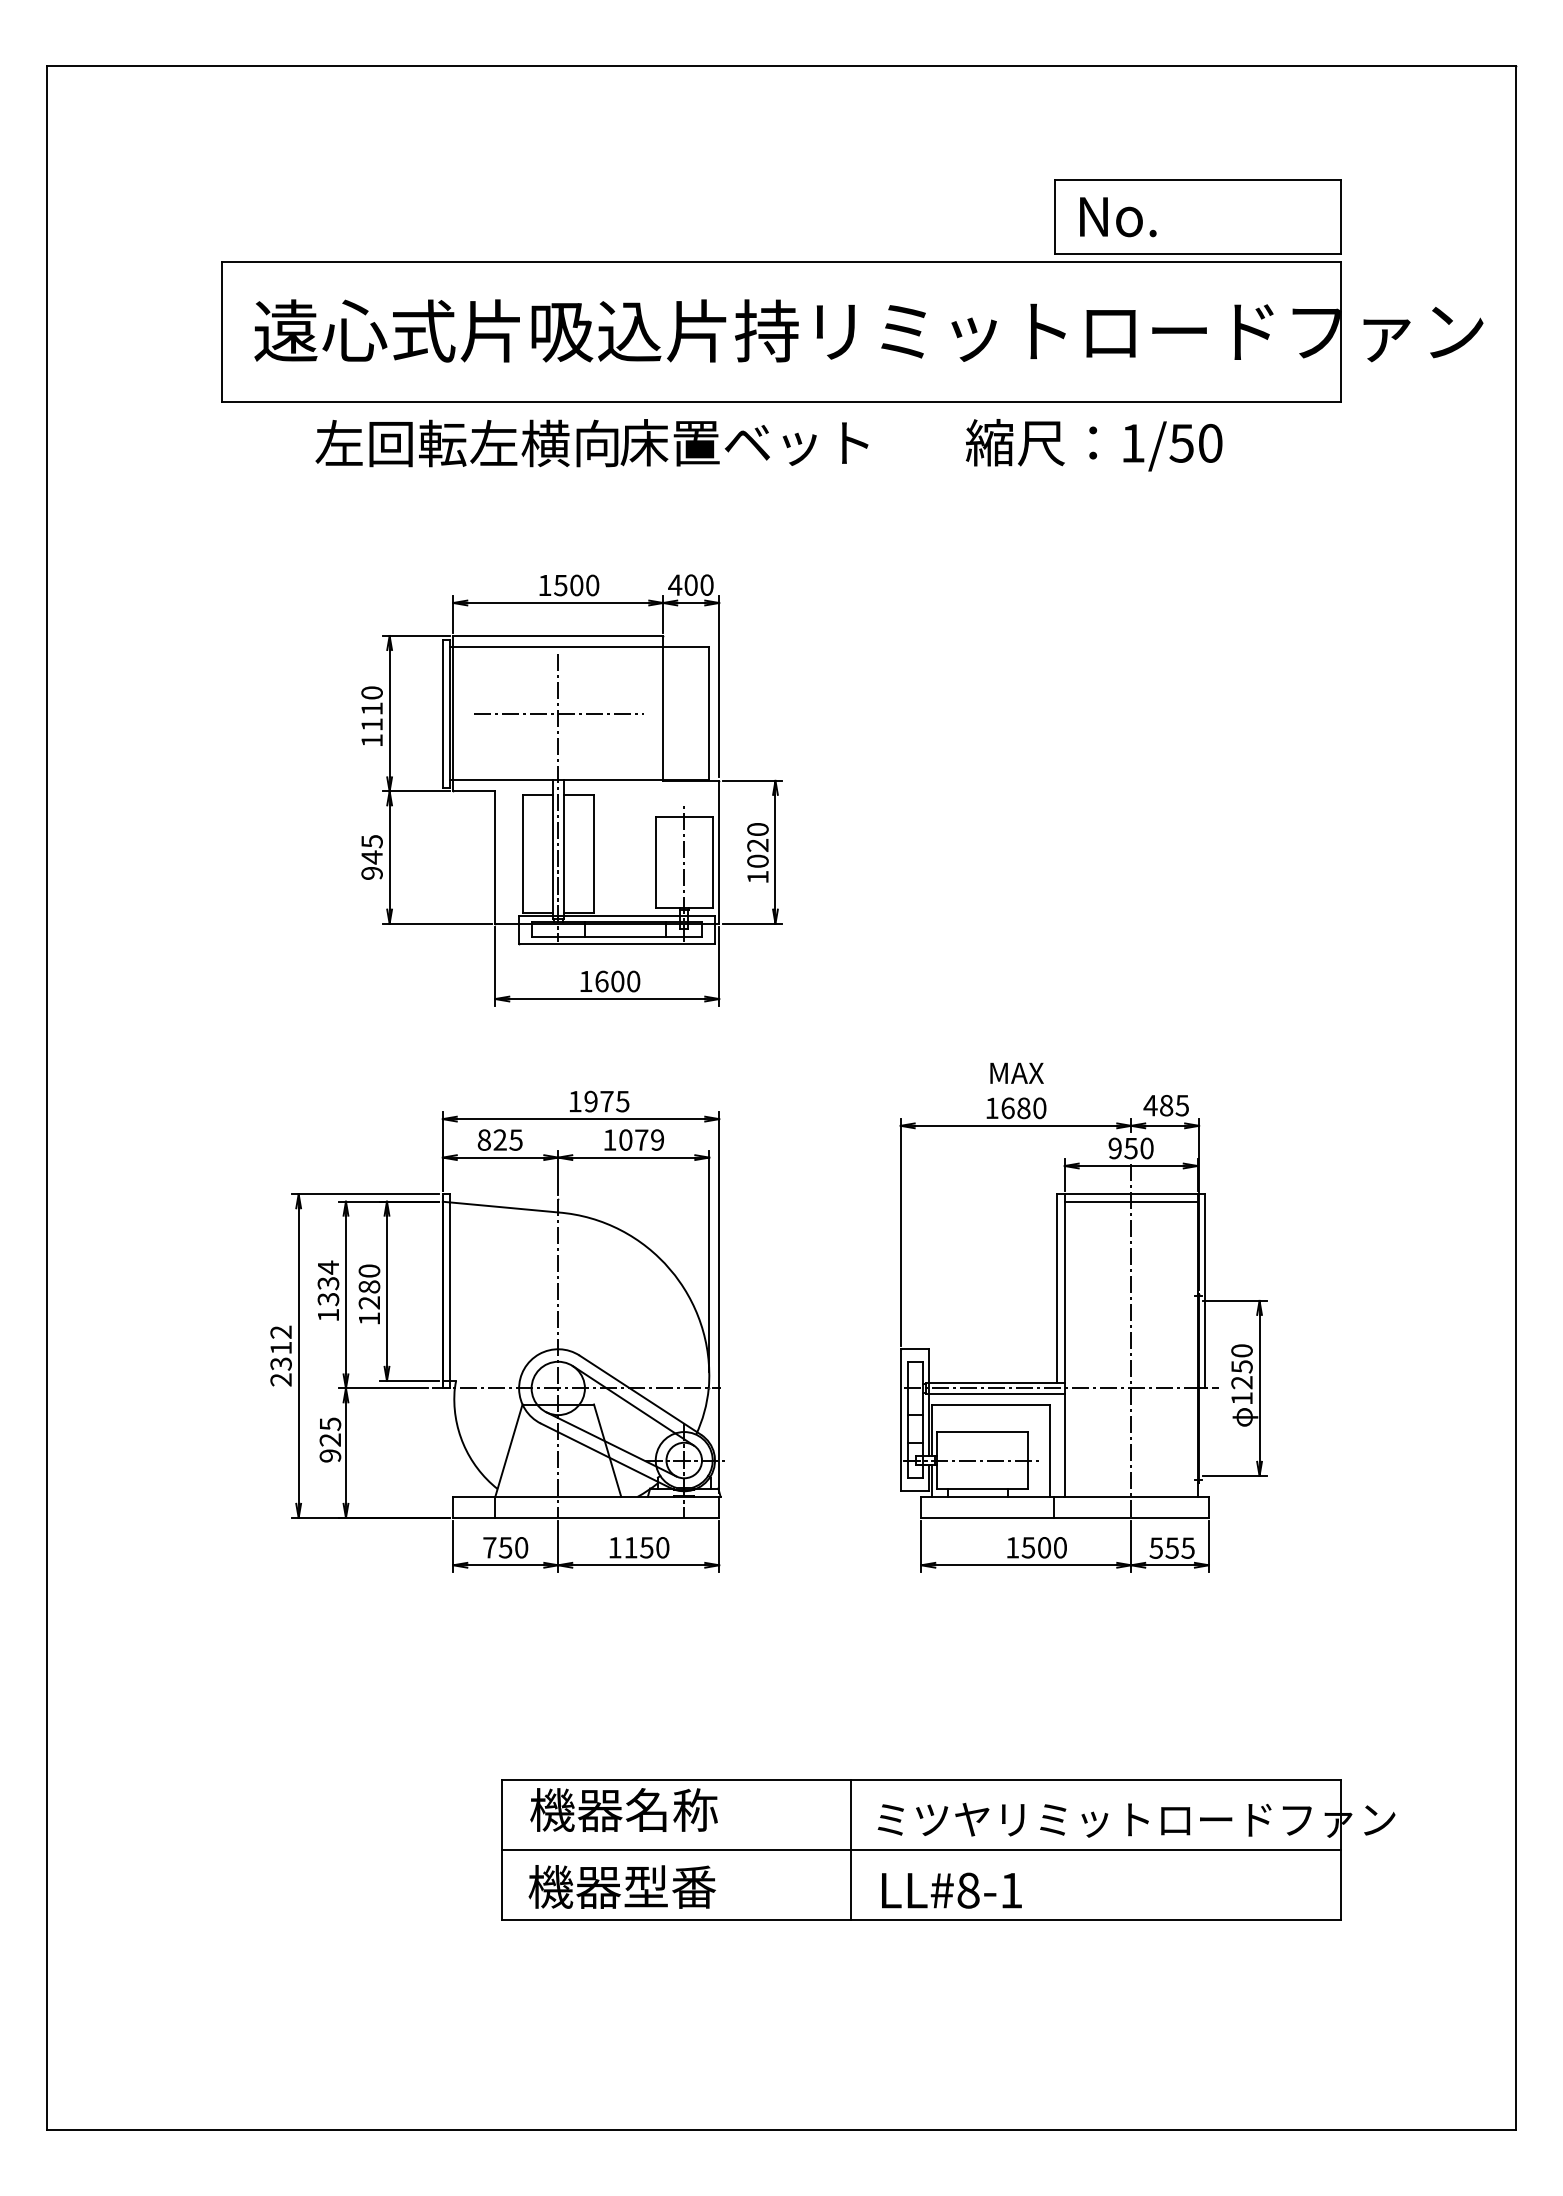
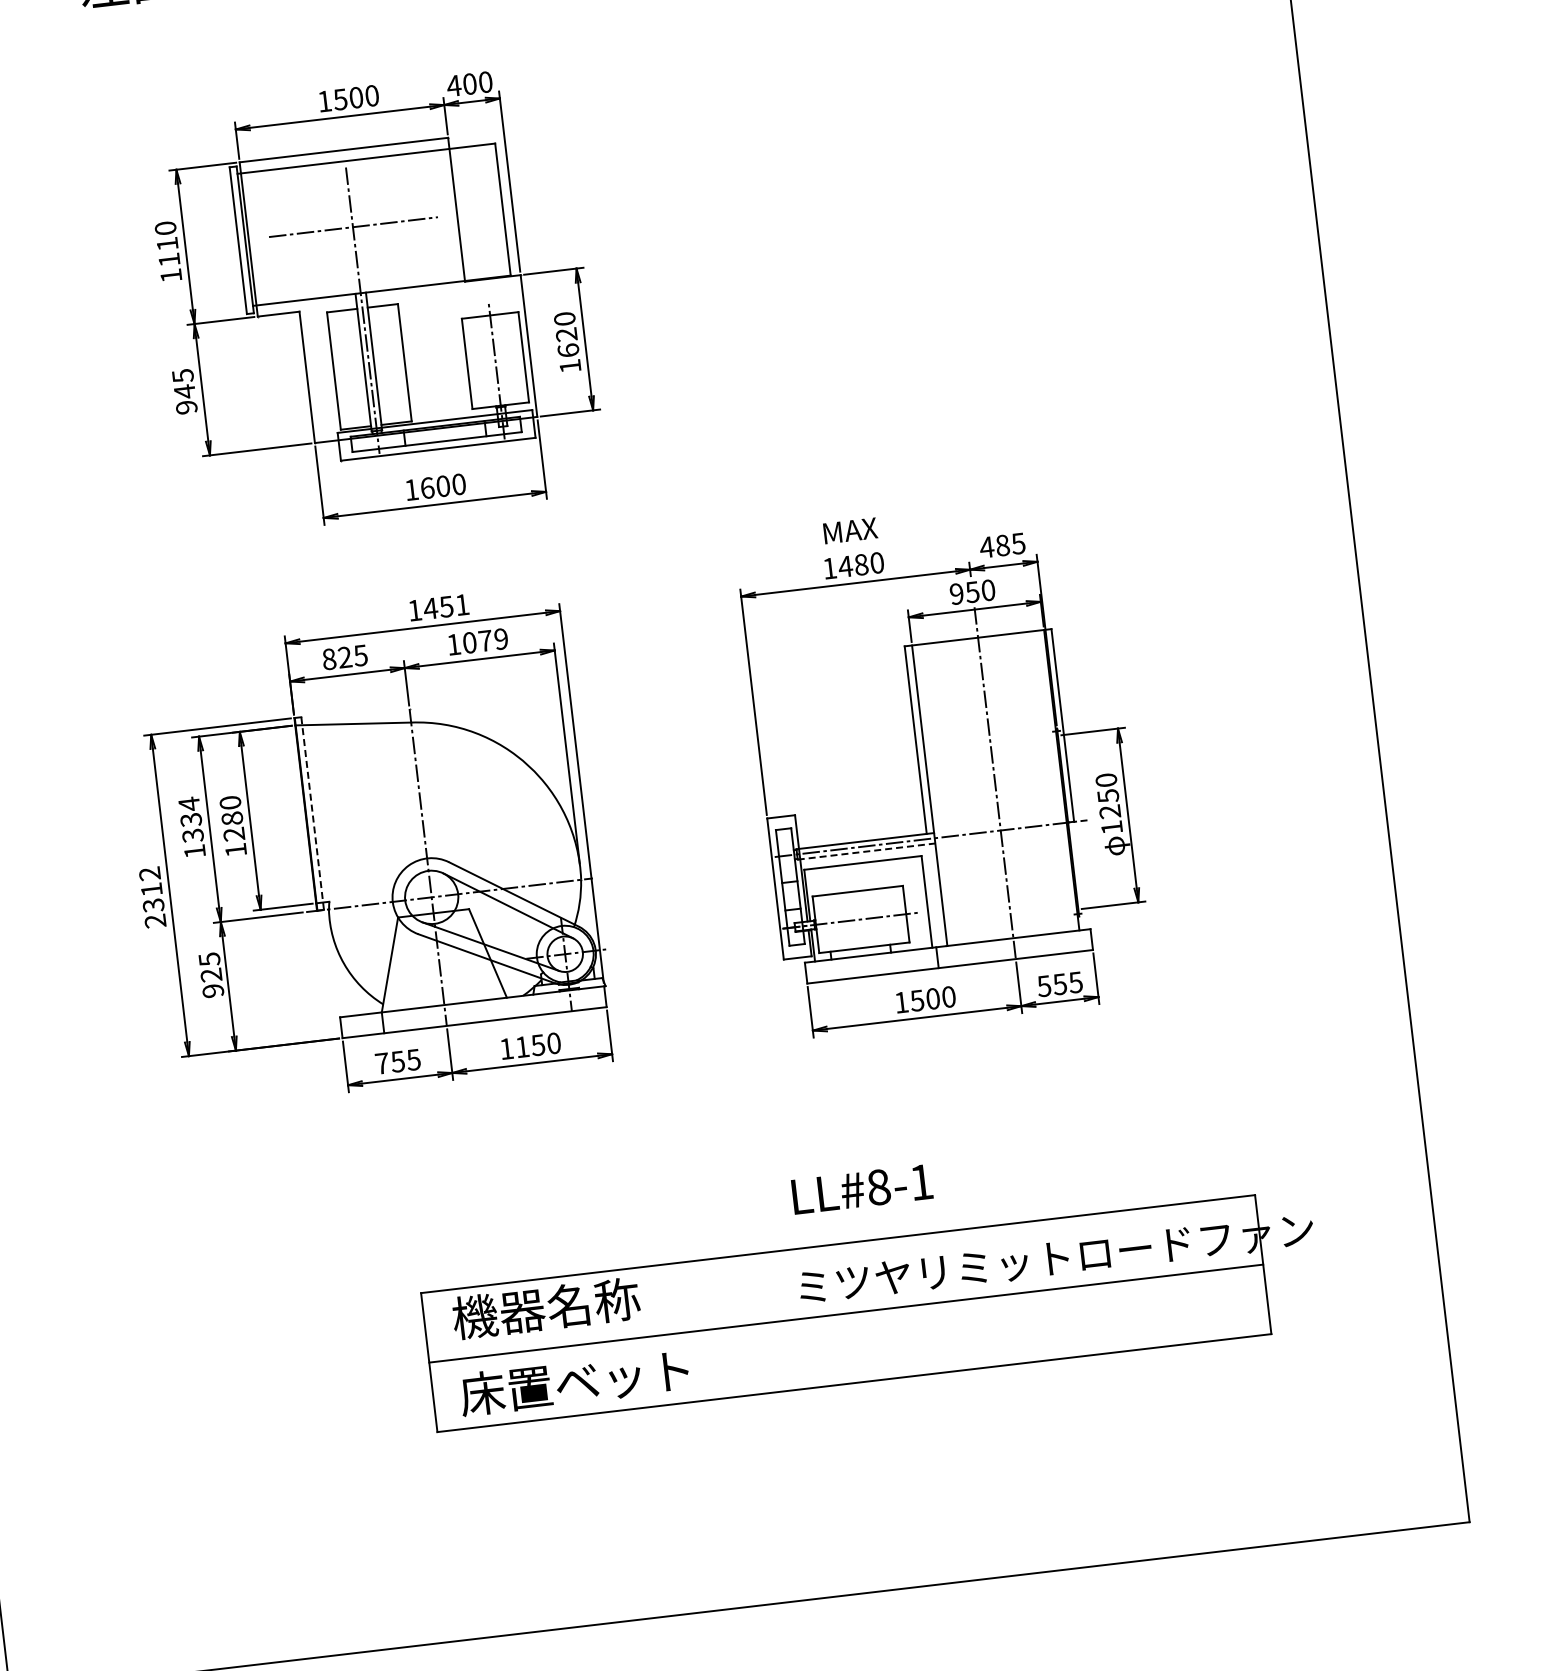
text: (757, 860) -> (567, 349), 1020 -> 1620
text: (606, 1101) -> (446, 606), 1975 -> 1451
text: (1007, 1108) -> (845, 566), 1680 -> 1480
line: (1130, 1201) -> (978, 644), removed
line: (449, 1291) -> (312, 813), solid -> dashed
line: (995, 1393) -> (866, 851), solid -> dashed
text: (521, 1547) -> (413, 1059), 750 -> 755
line: (851, 1850) -> (776, 1322), removed
text: (643, 1886) -> (574, 1382), 機器型番 -> 床置ベット
text: (951, 1890) -> (861, 1189), moved

